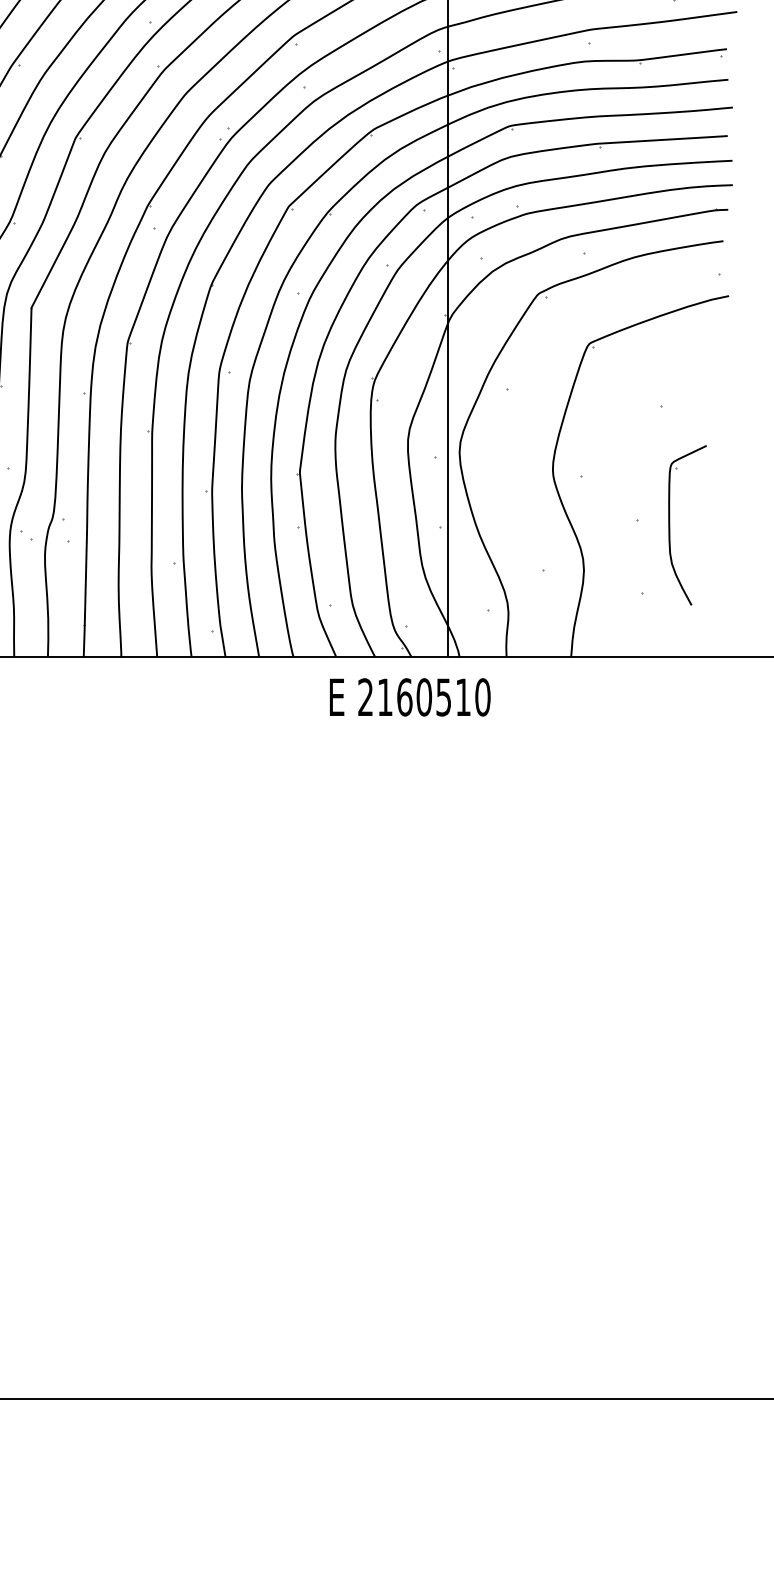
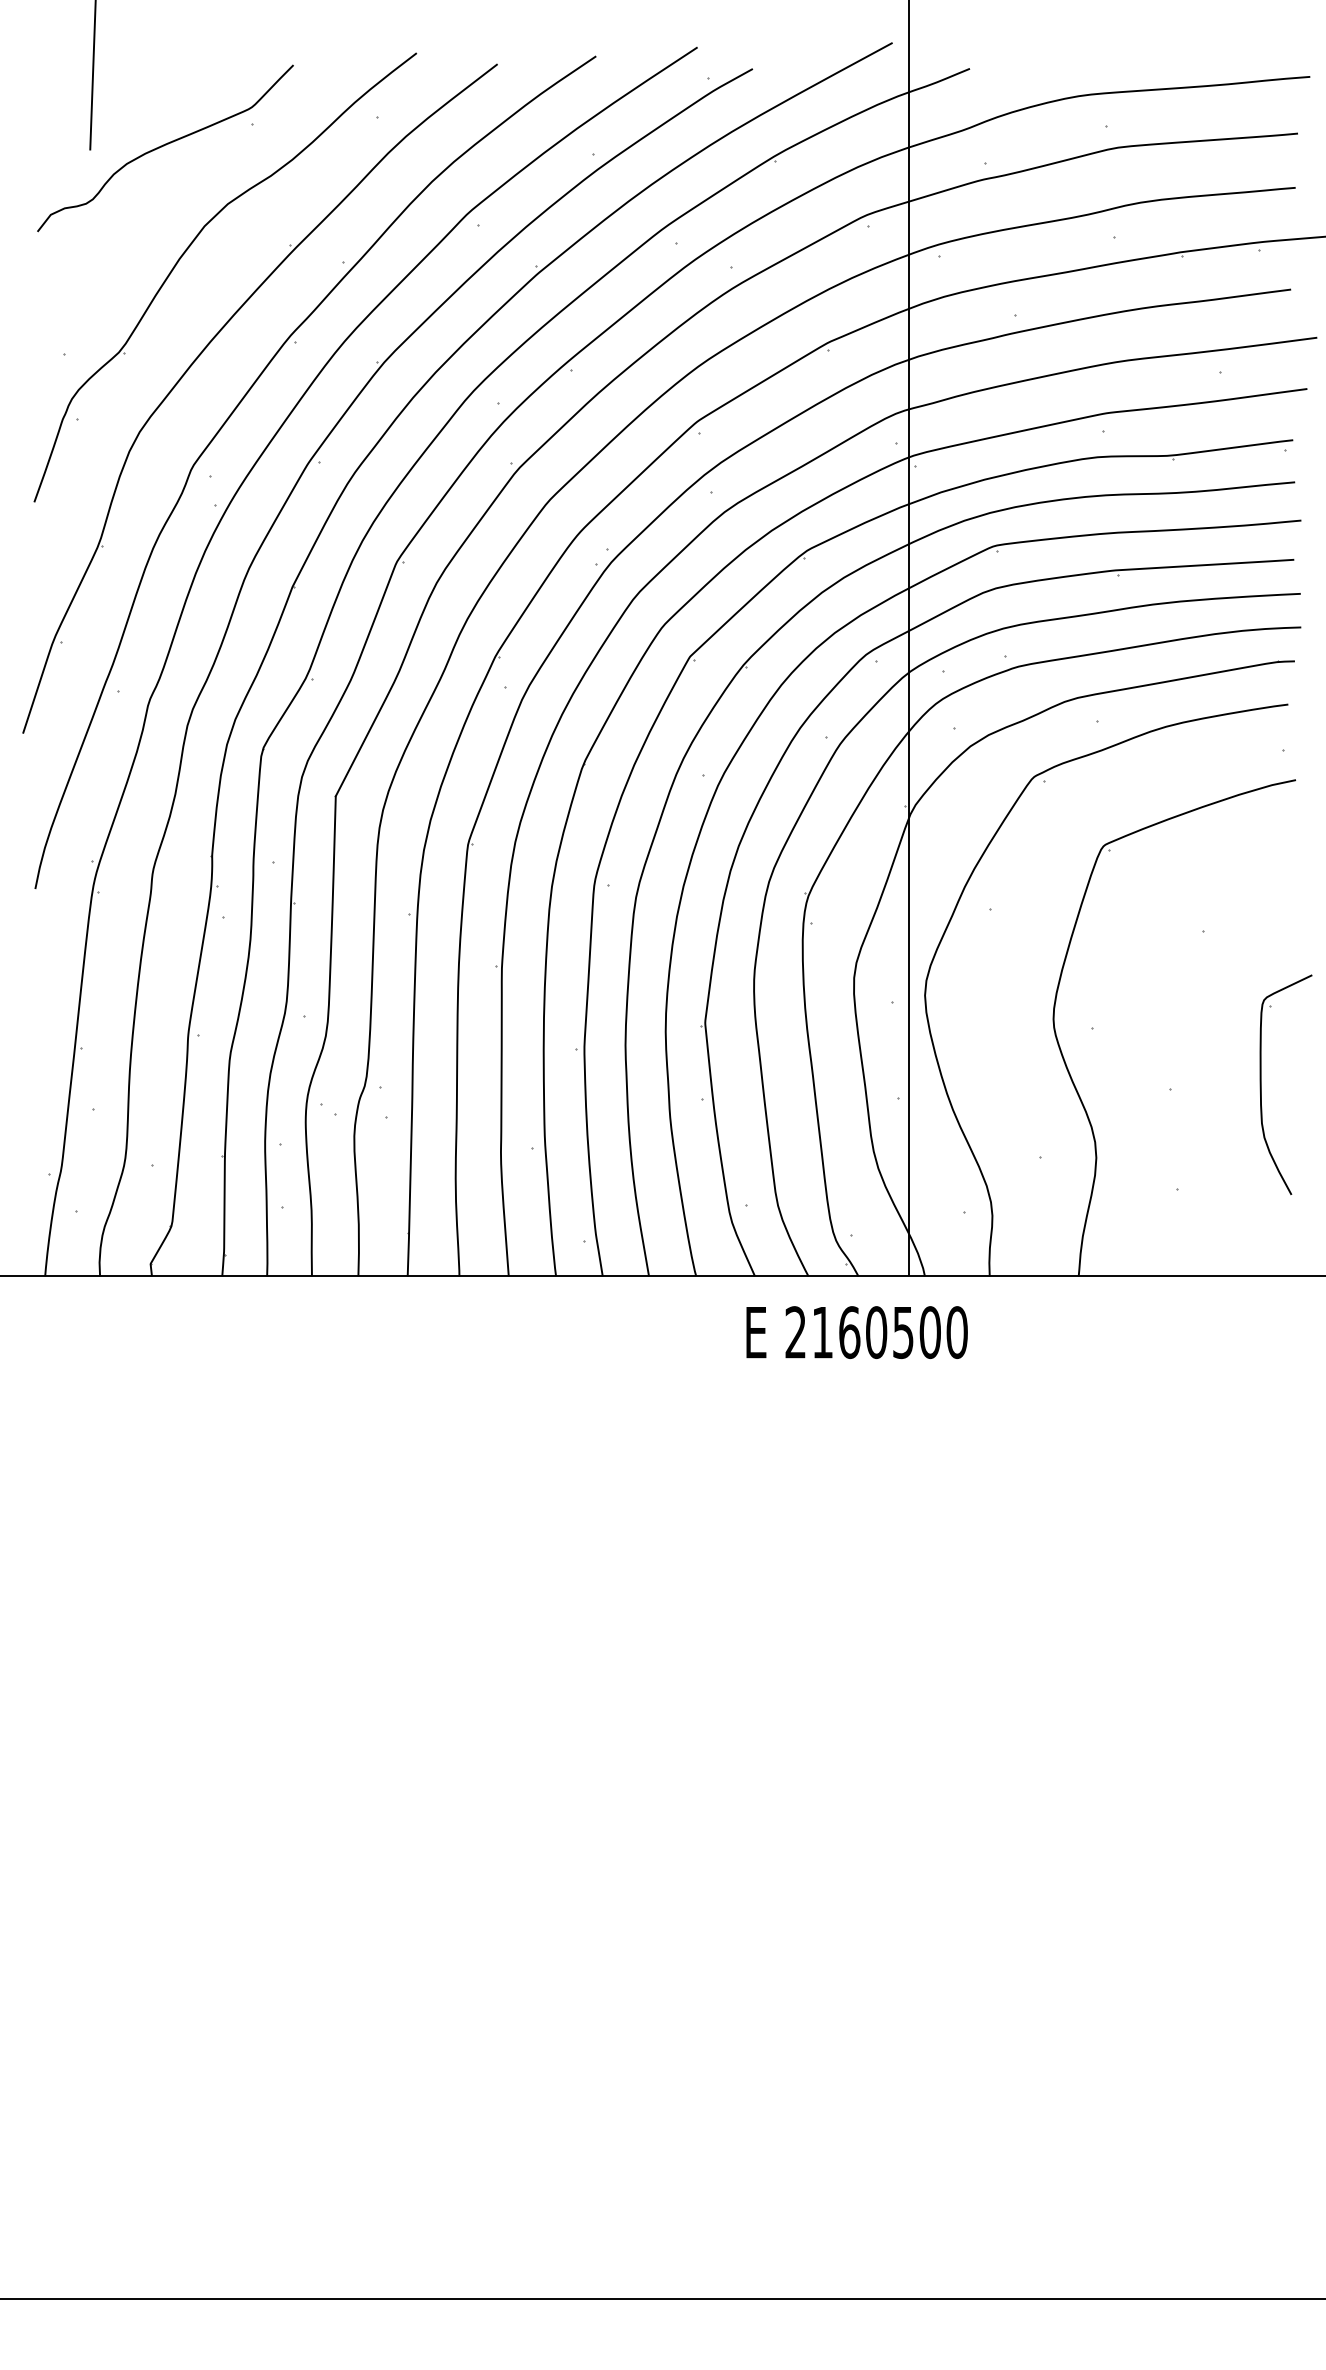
part: (669, 525) -> (1261, 1084), moved
text: (462, 697) -> (929, 1332), 2160510 -> 2160500

